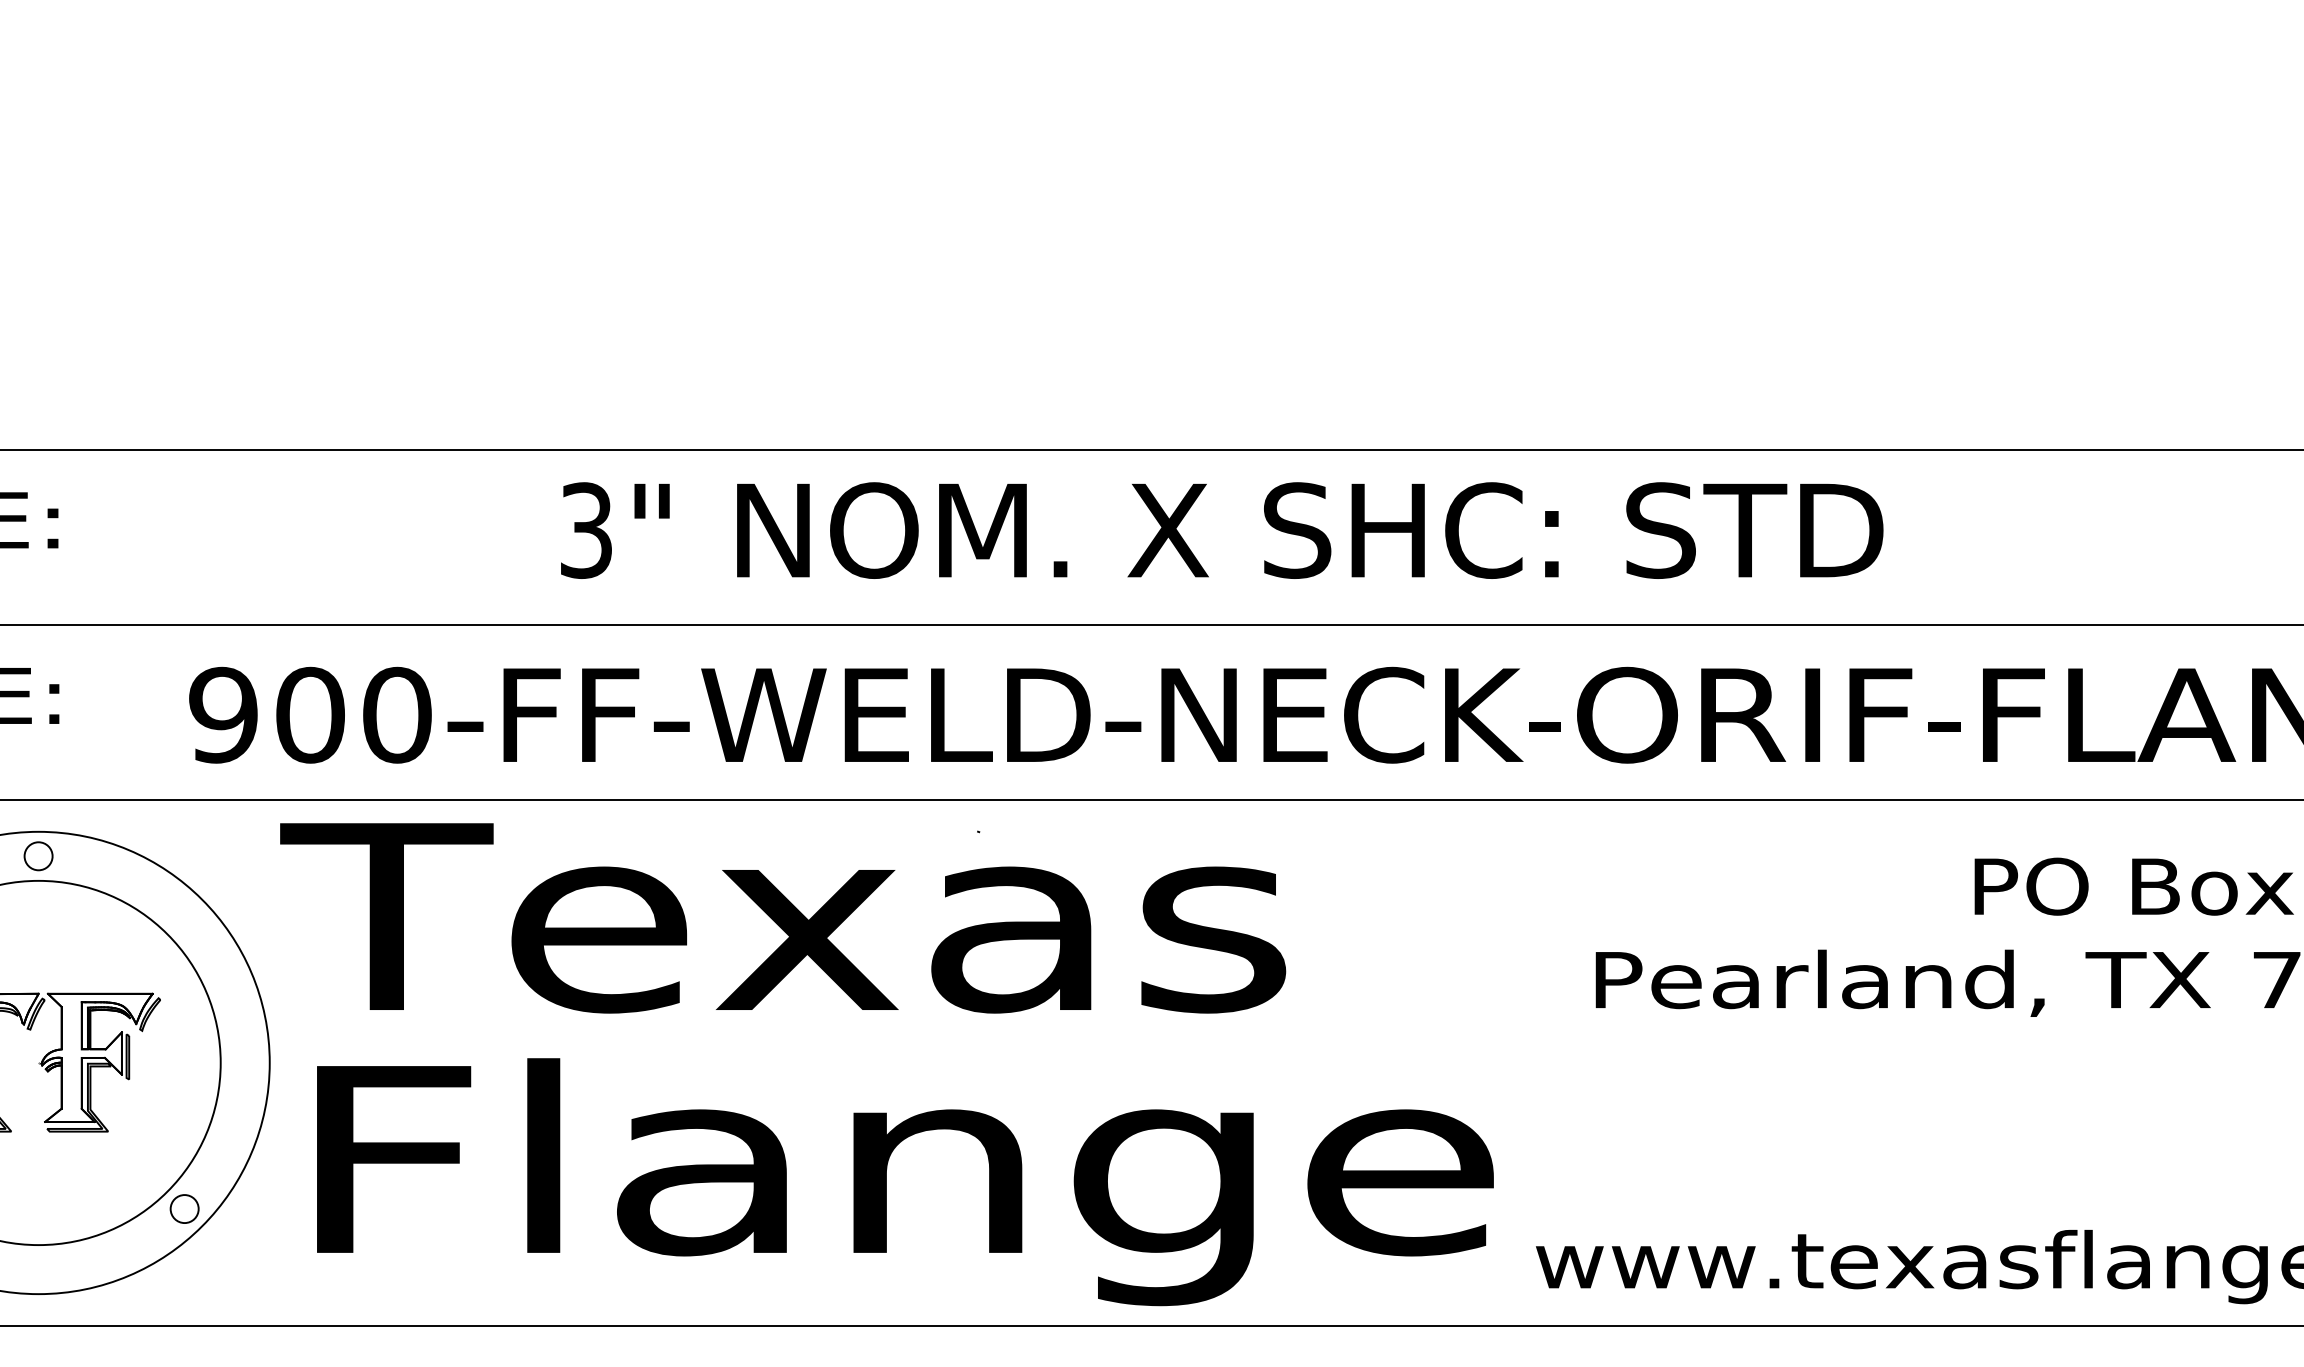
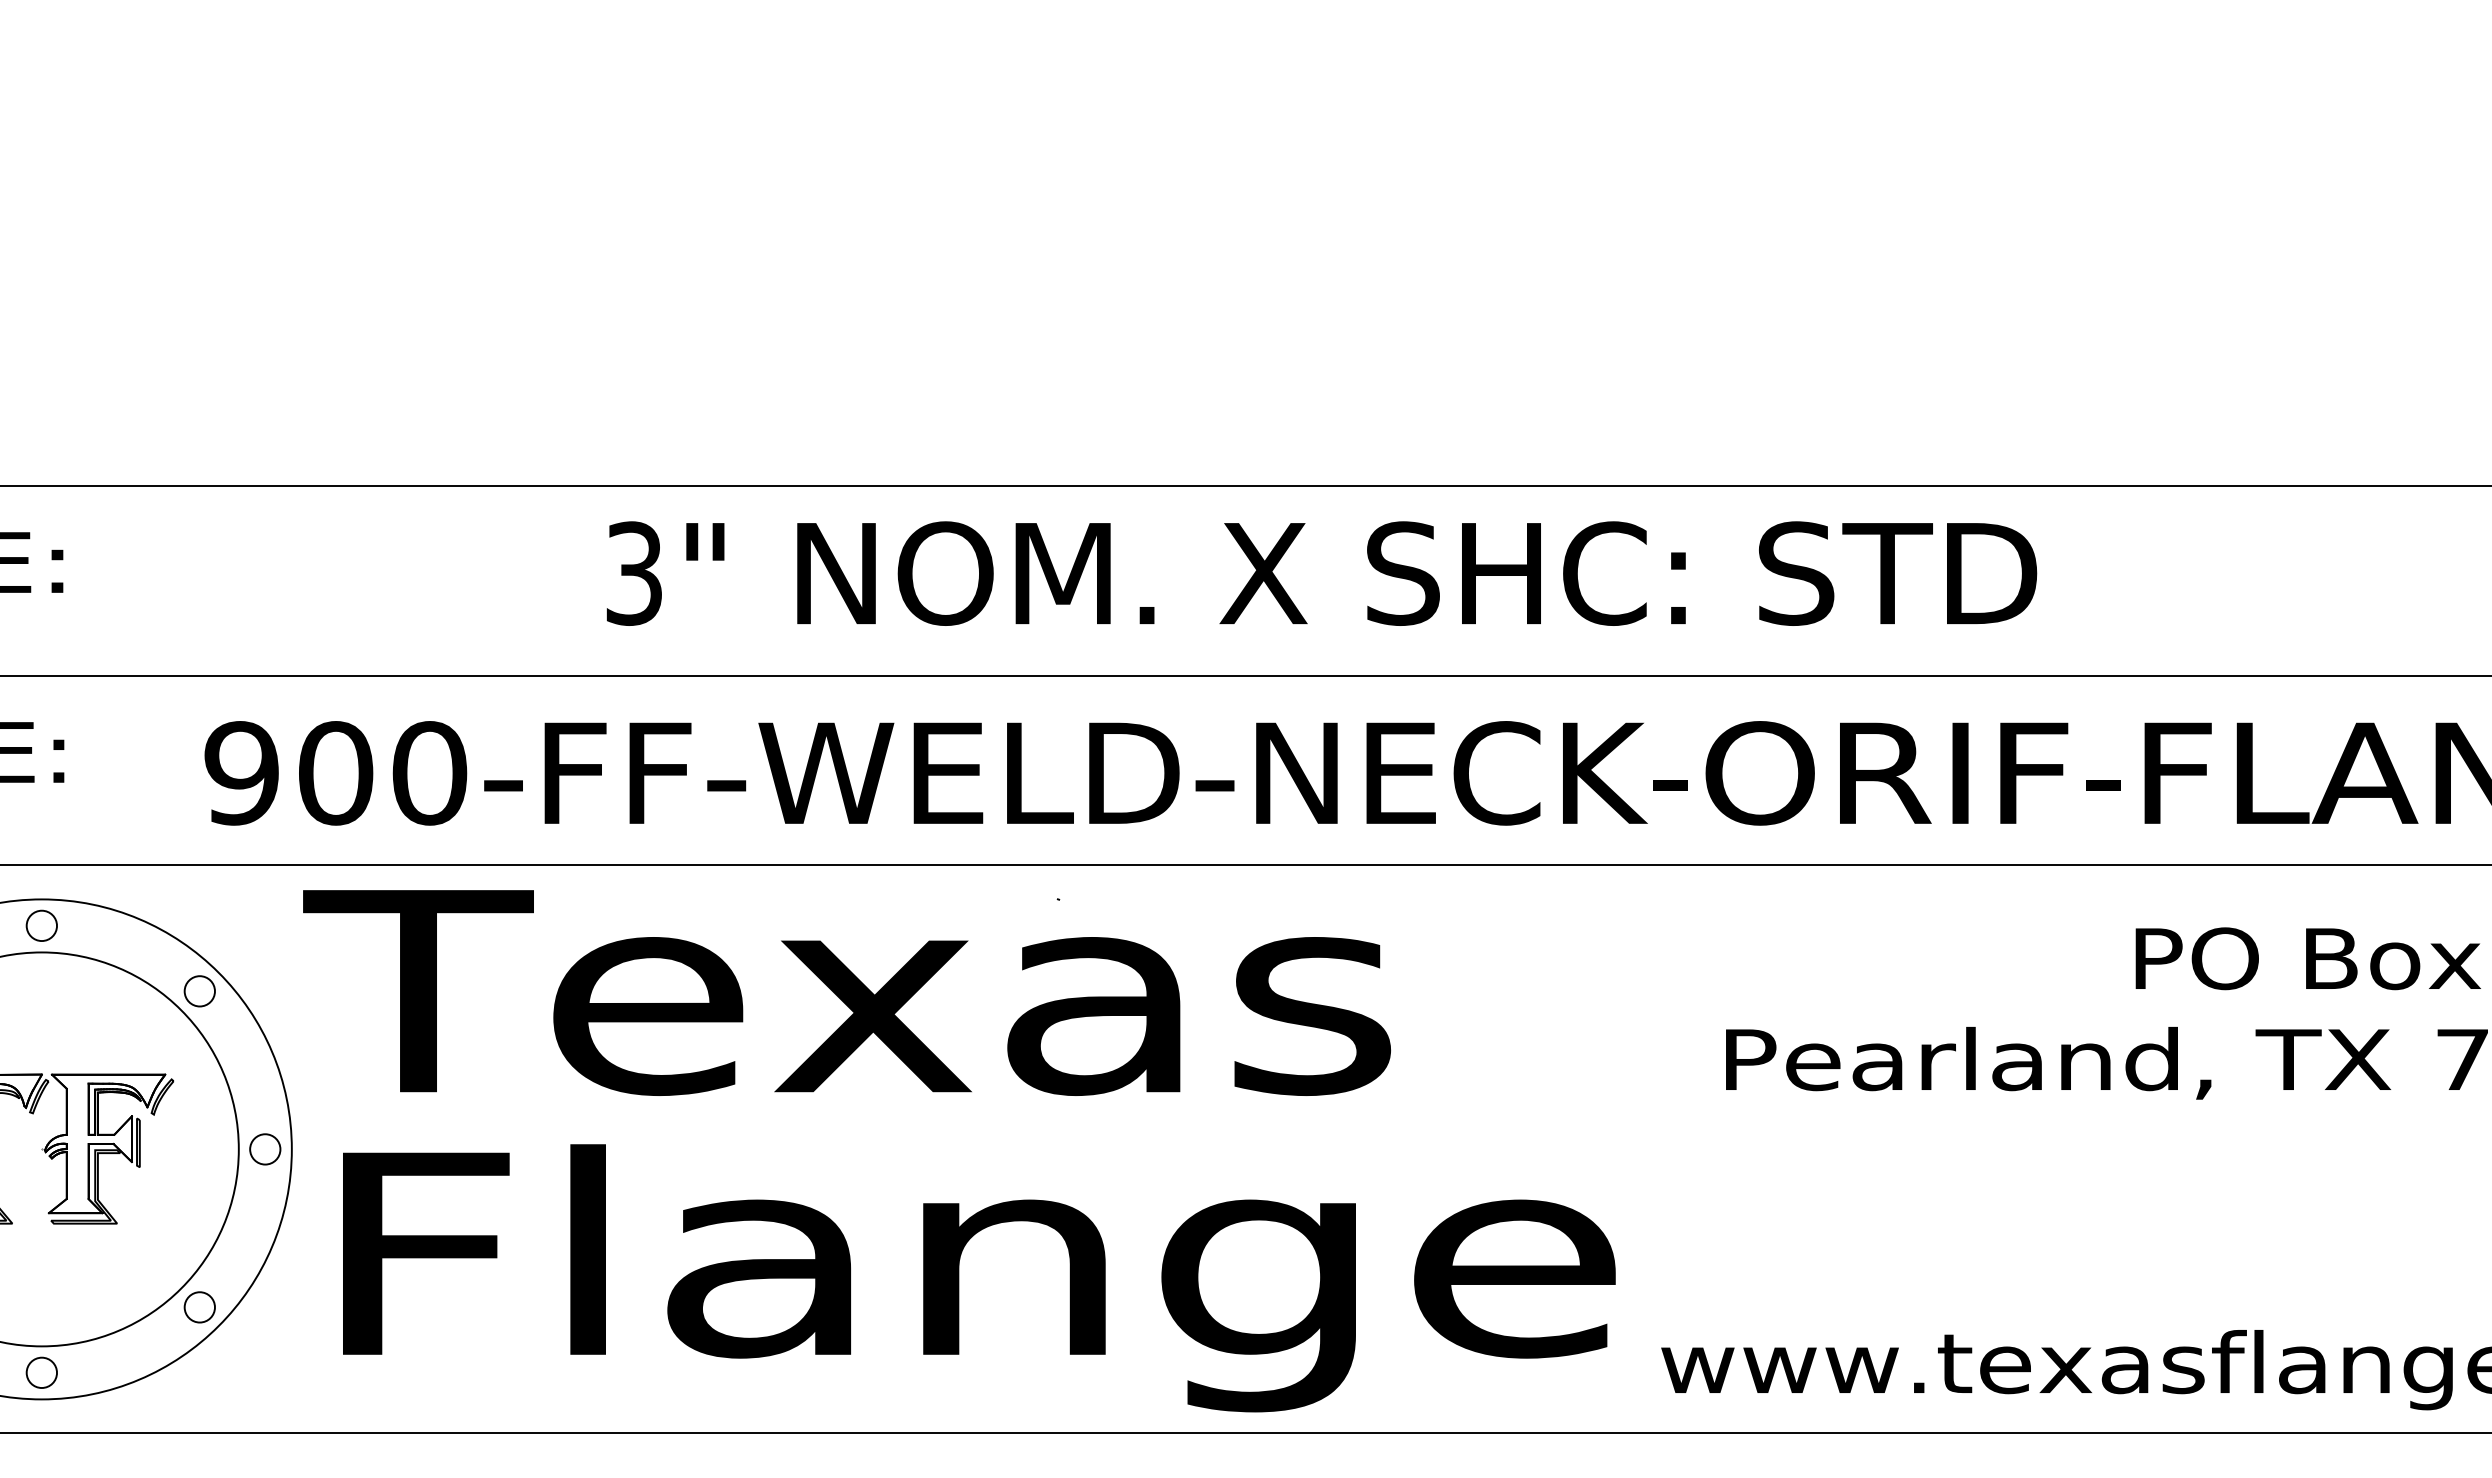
circle: (184, 916) -> (199, 990), added
circle: (245, 1062) -> (265, 1148), added
circle: (38, 1269) -> (41, 1372), added

